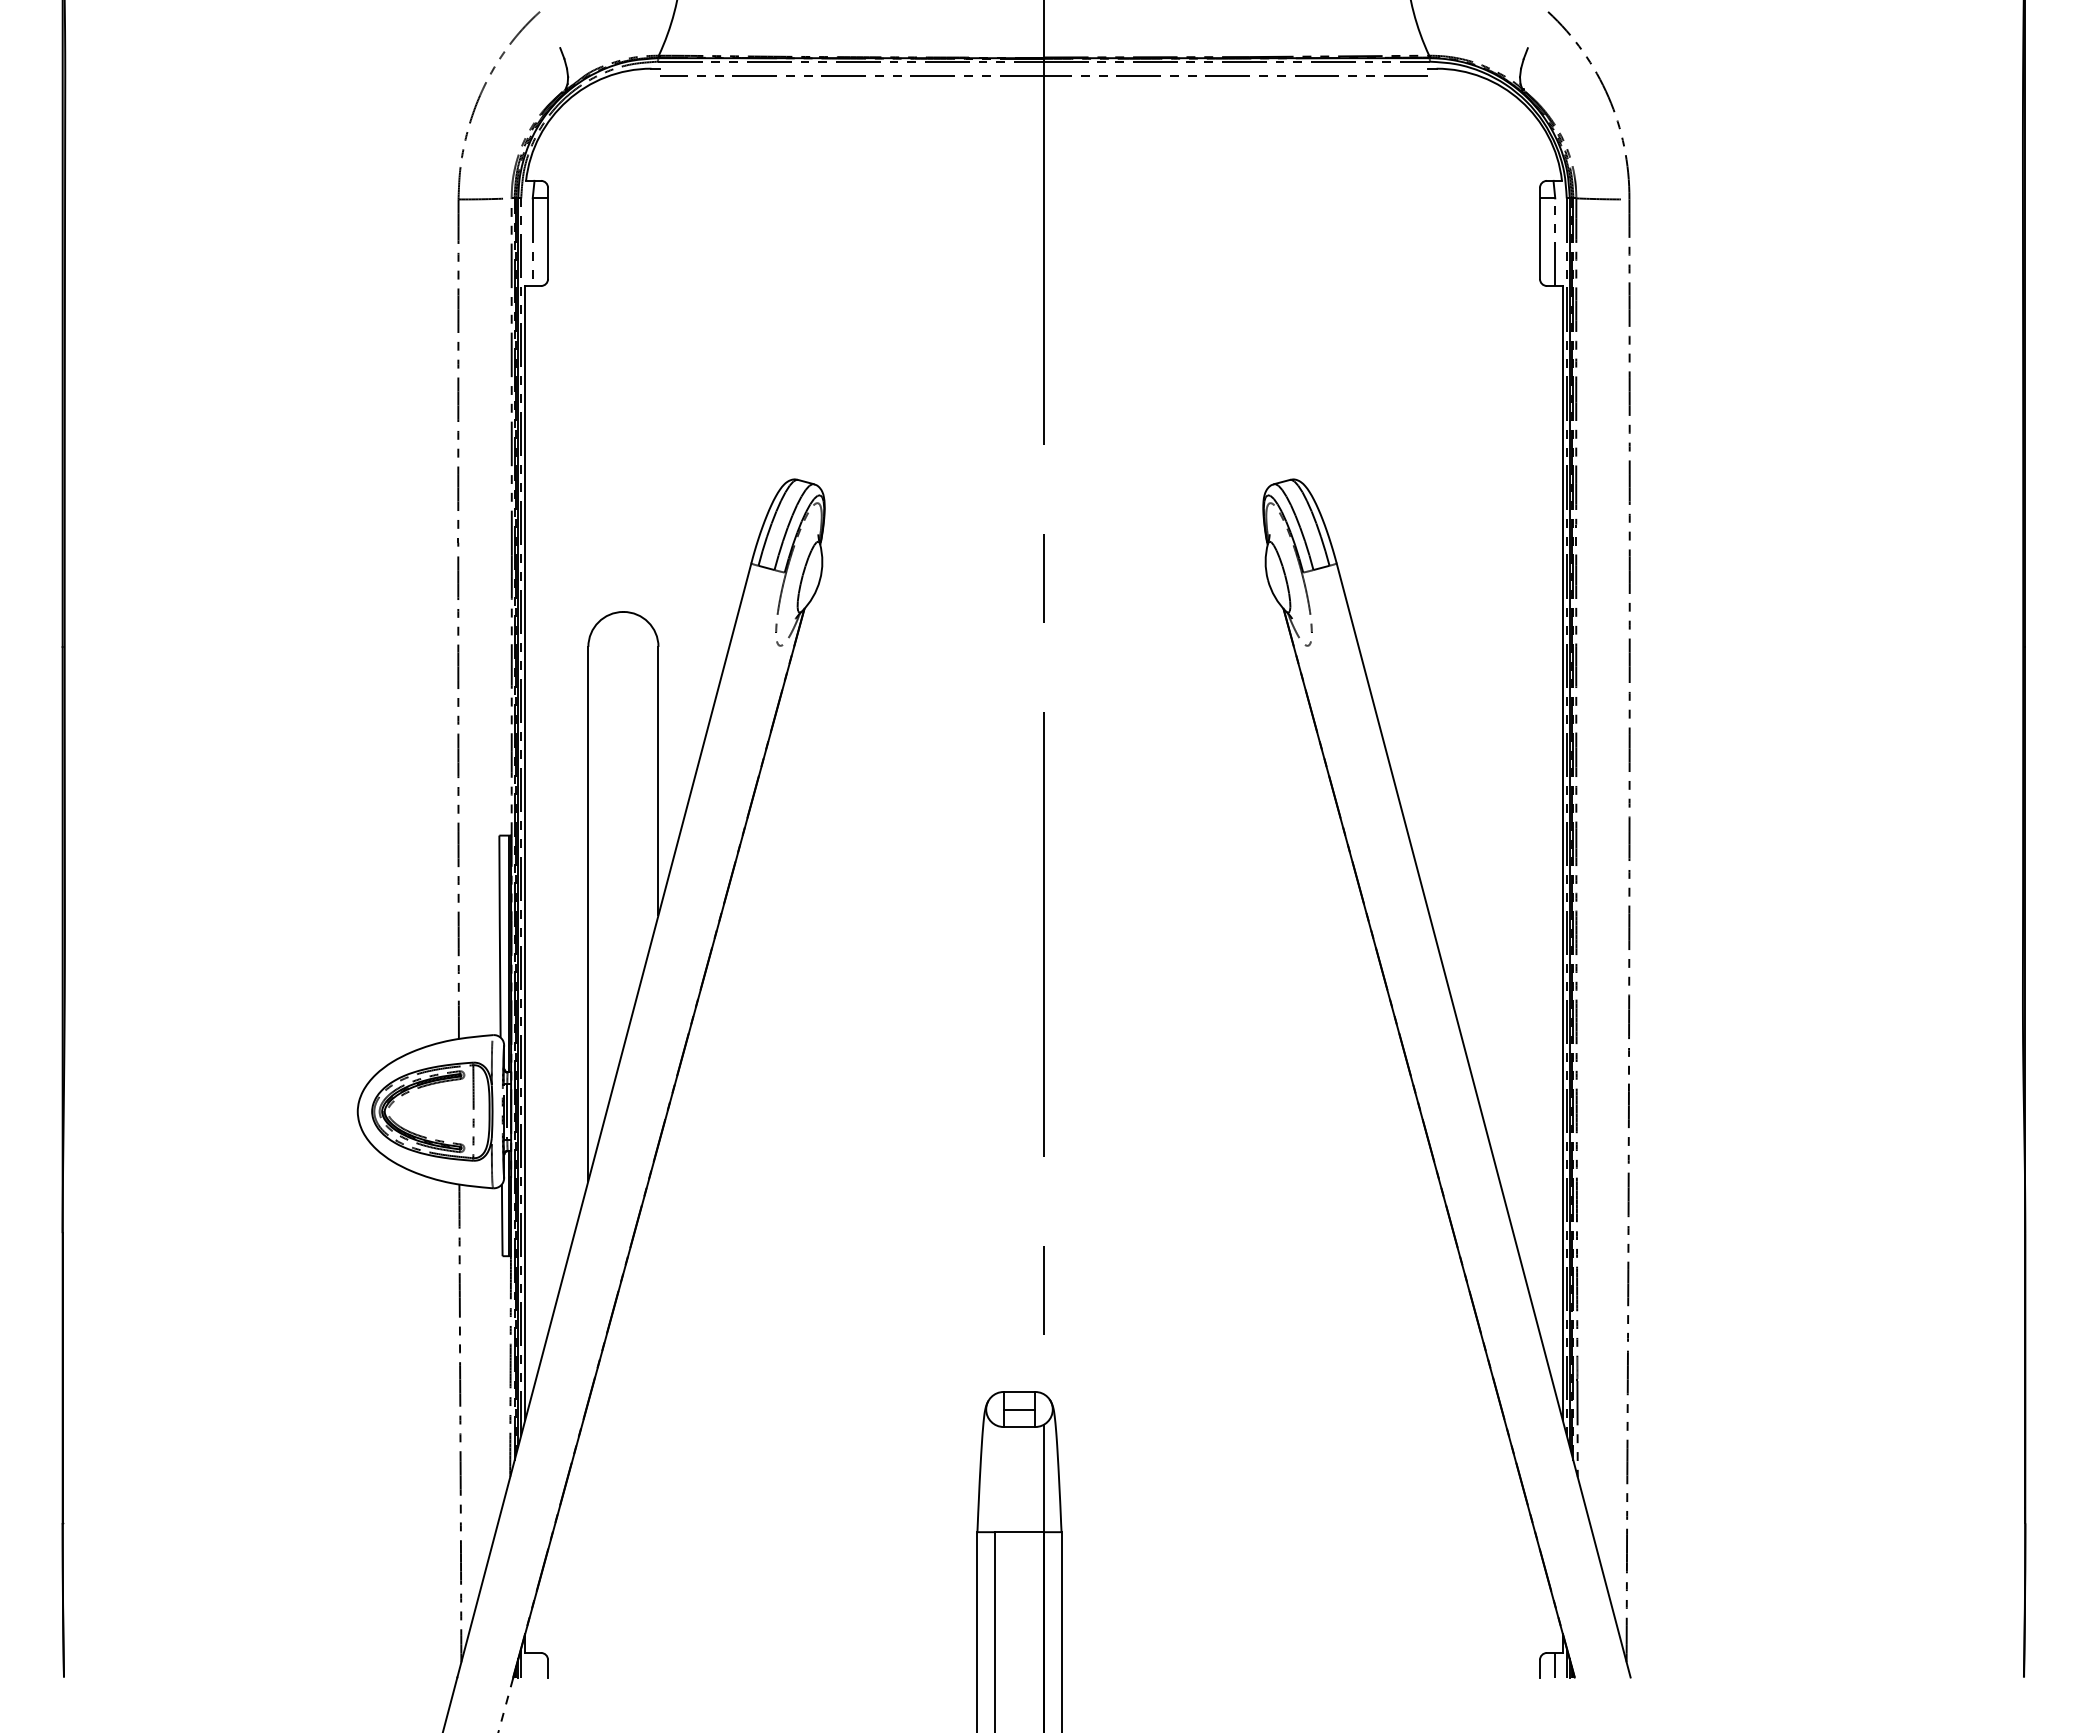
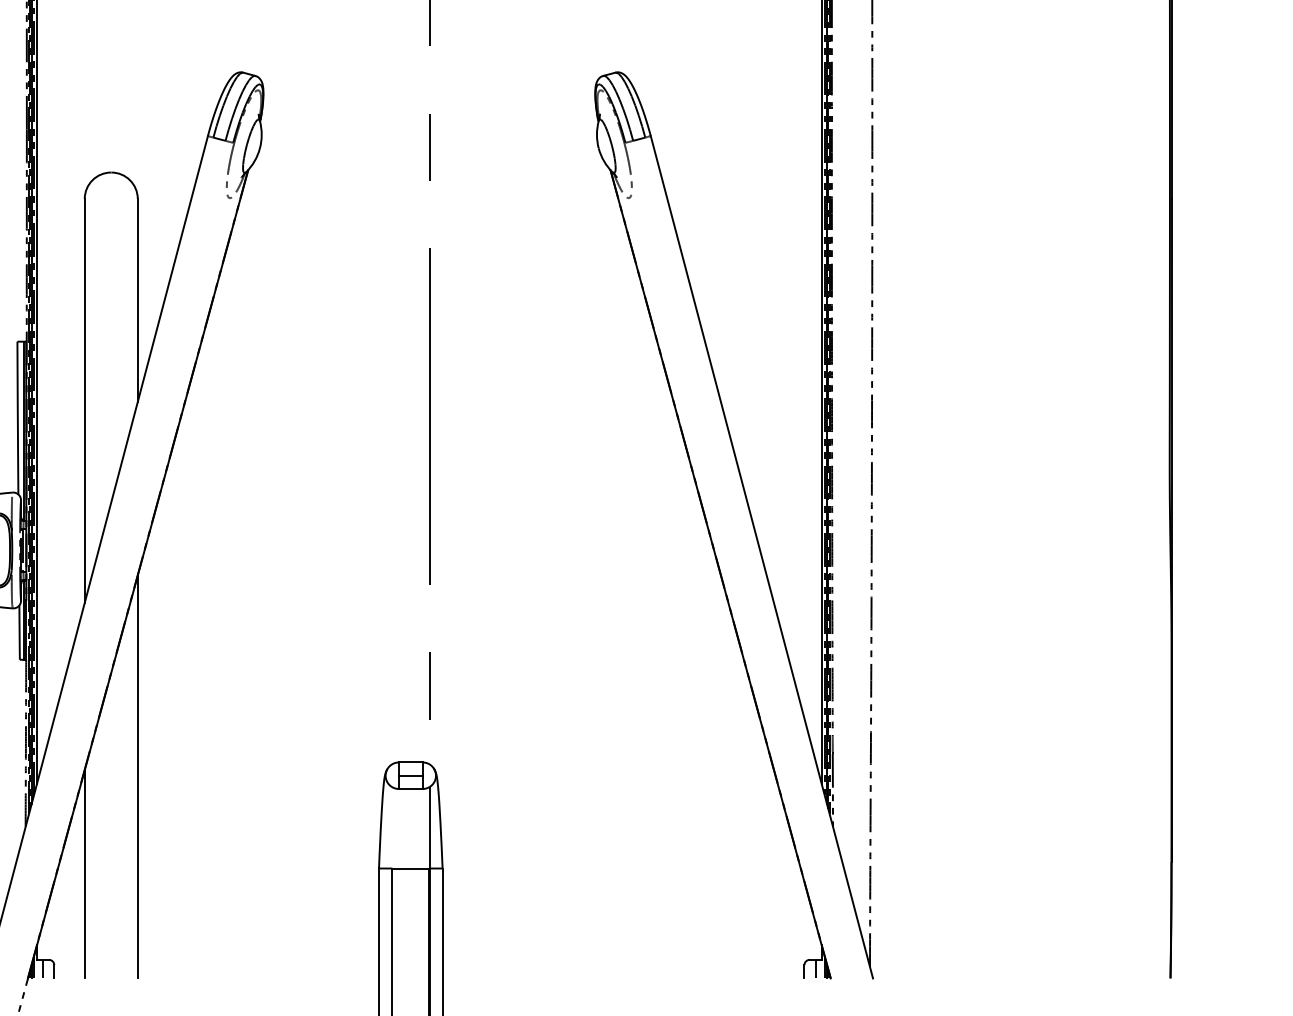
line: (658, 1410) -> (137, 776), added
line: (588, 1539) -> (84, 874), added
line: (532, 1664) -> (42, 968), added

